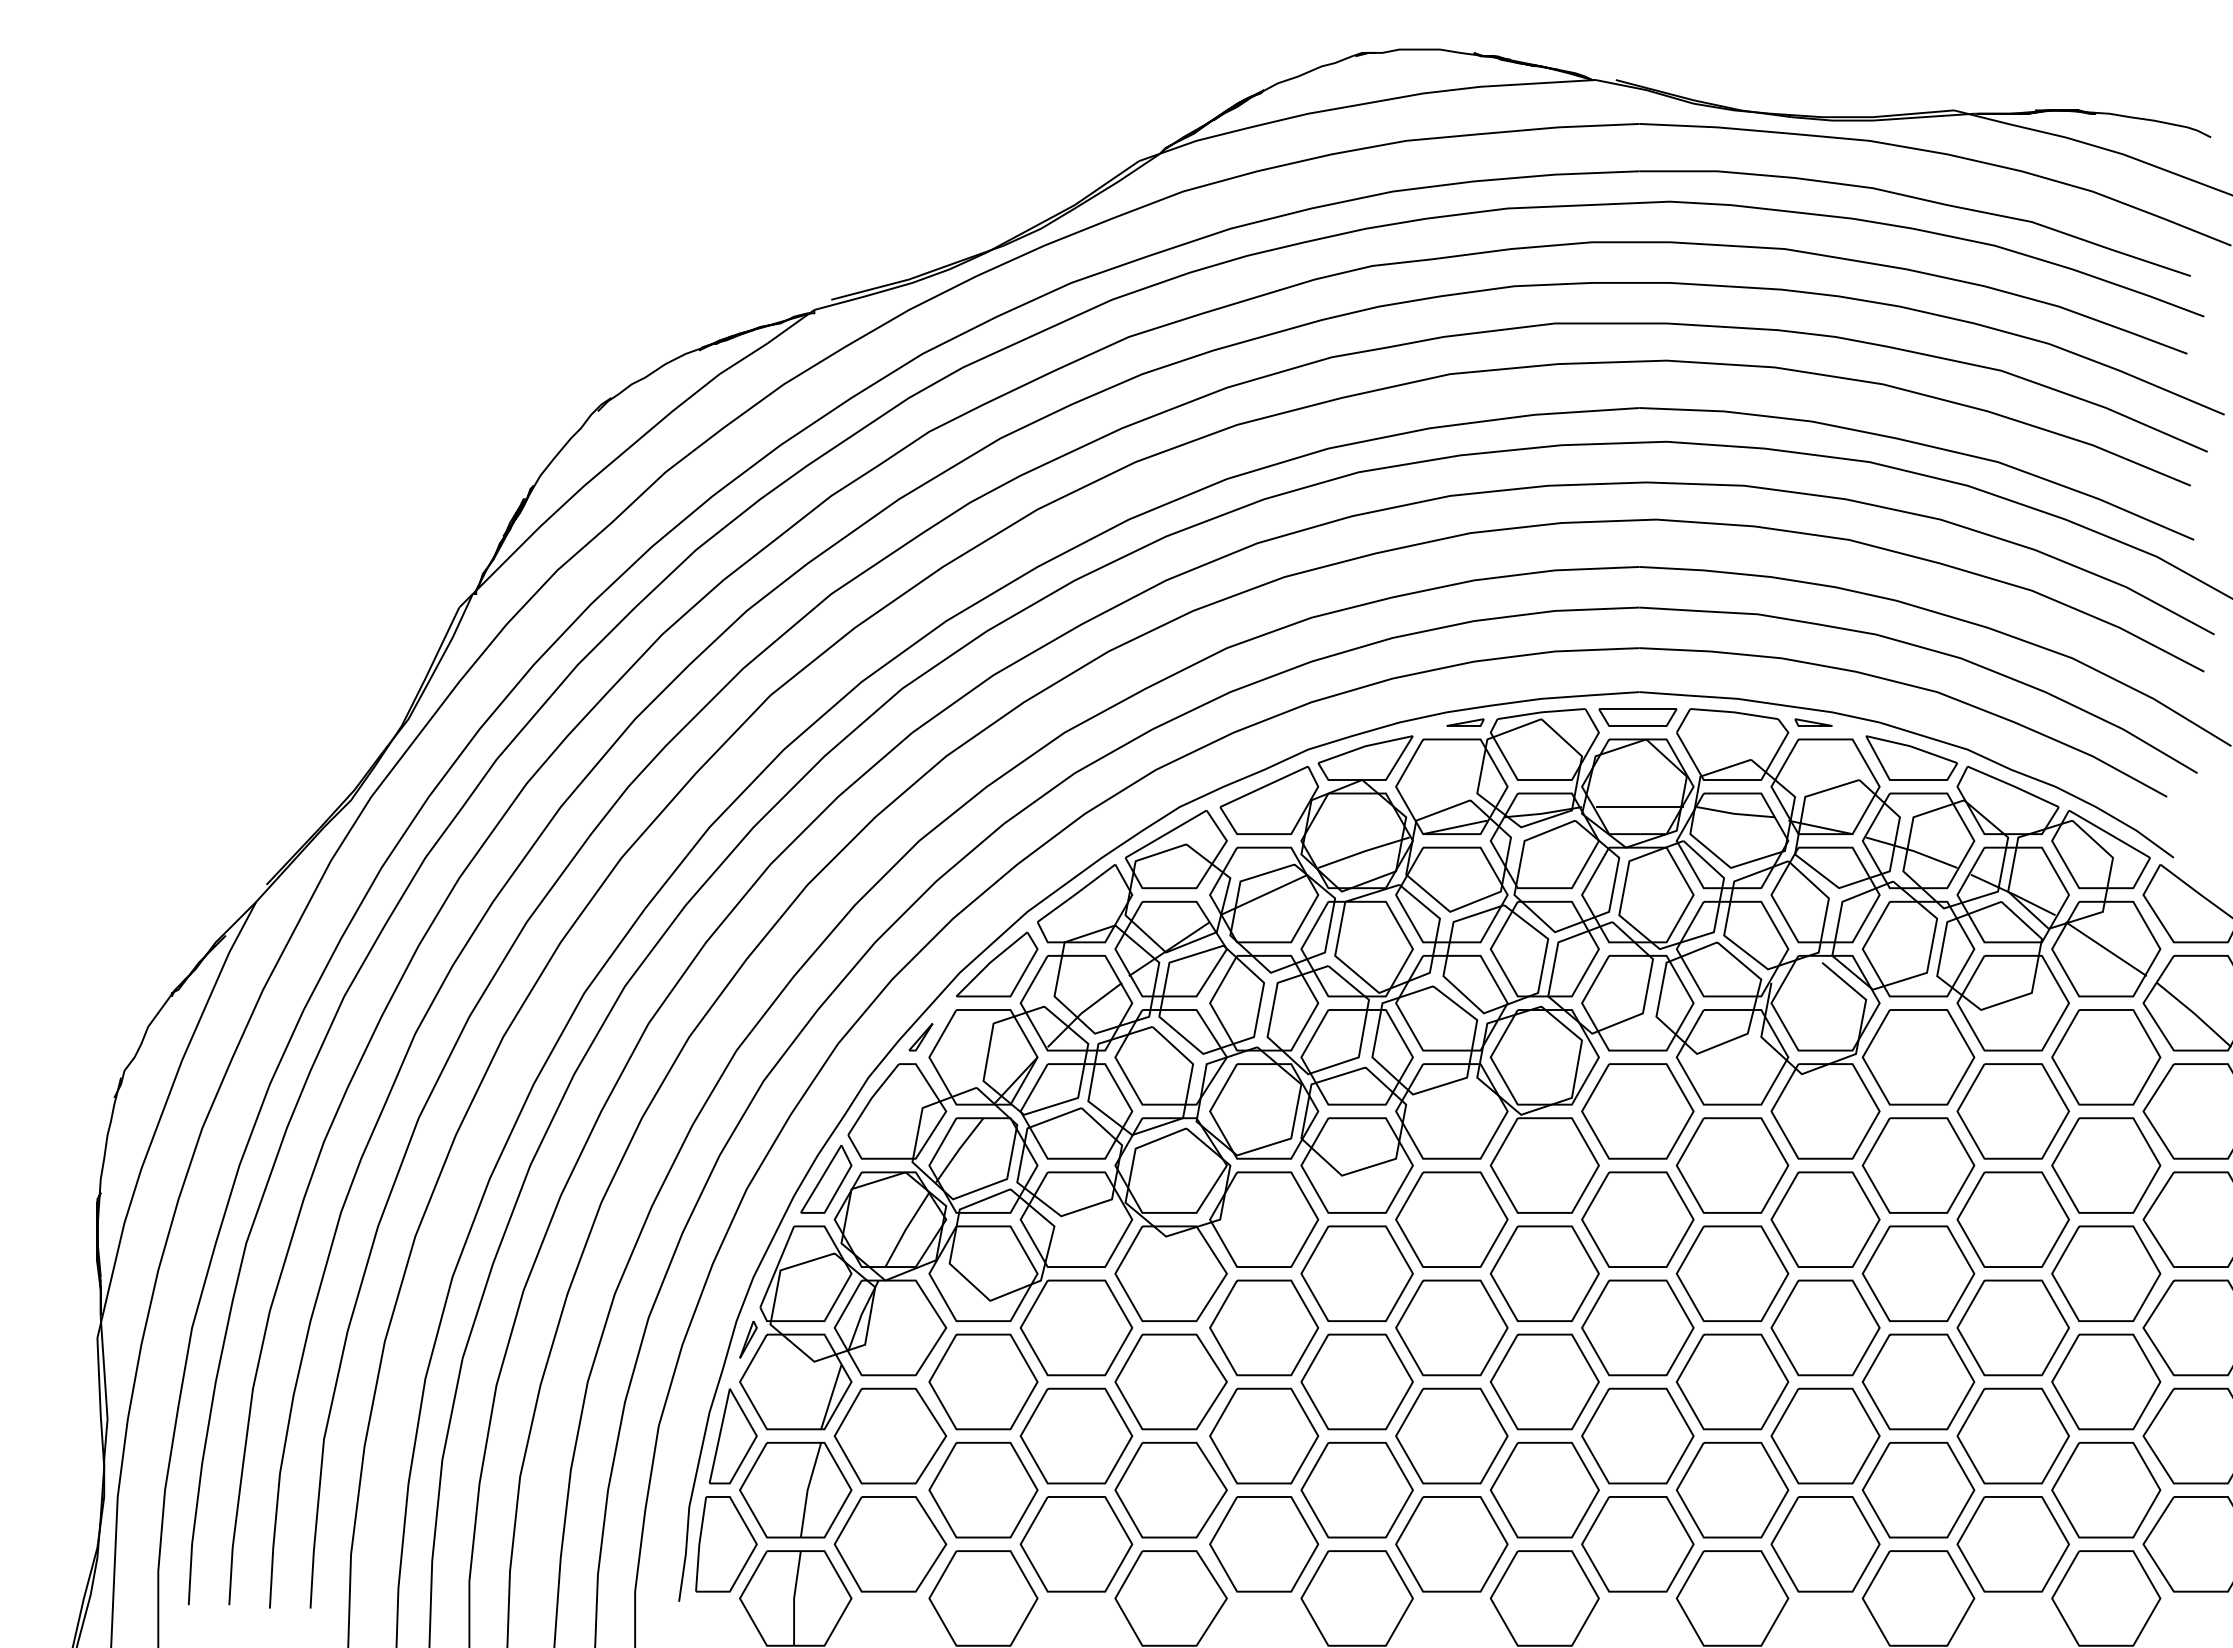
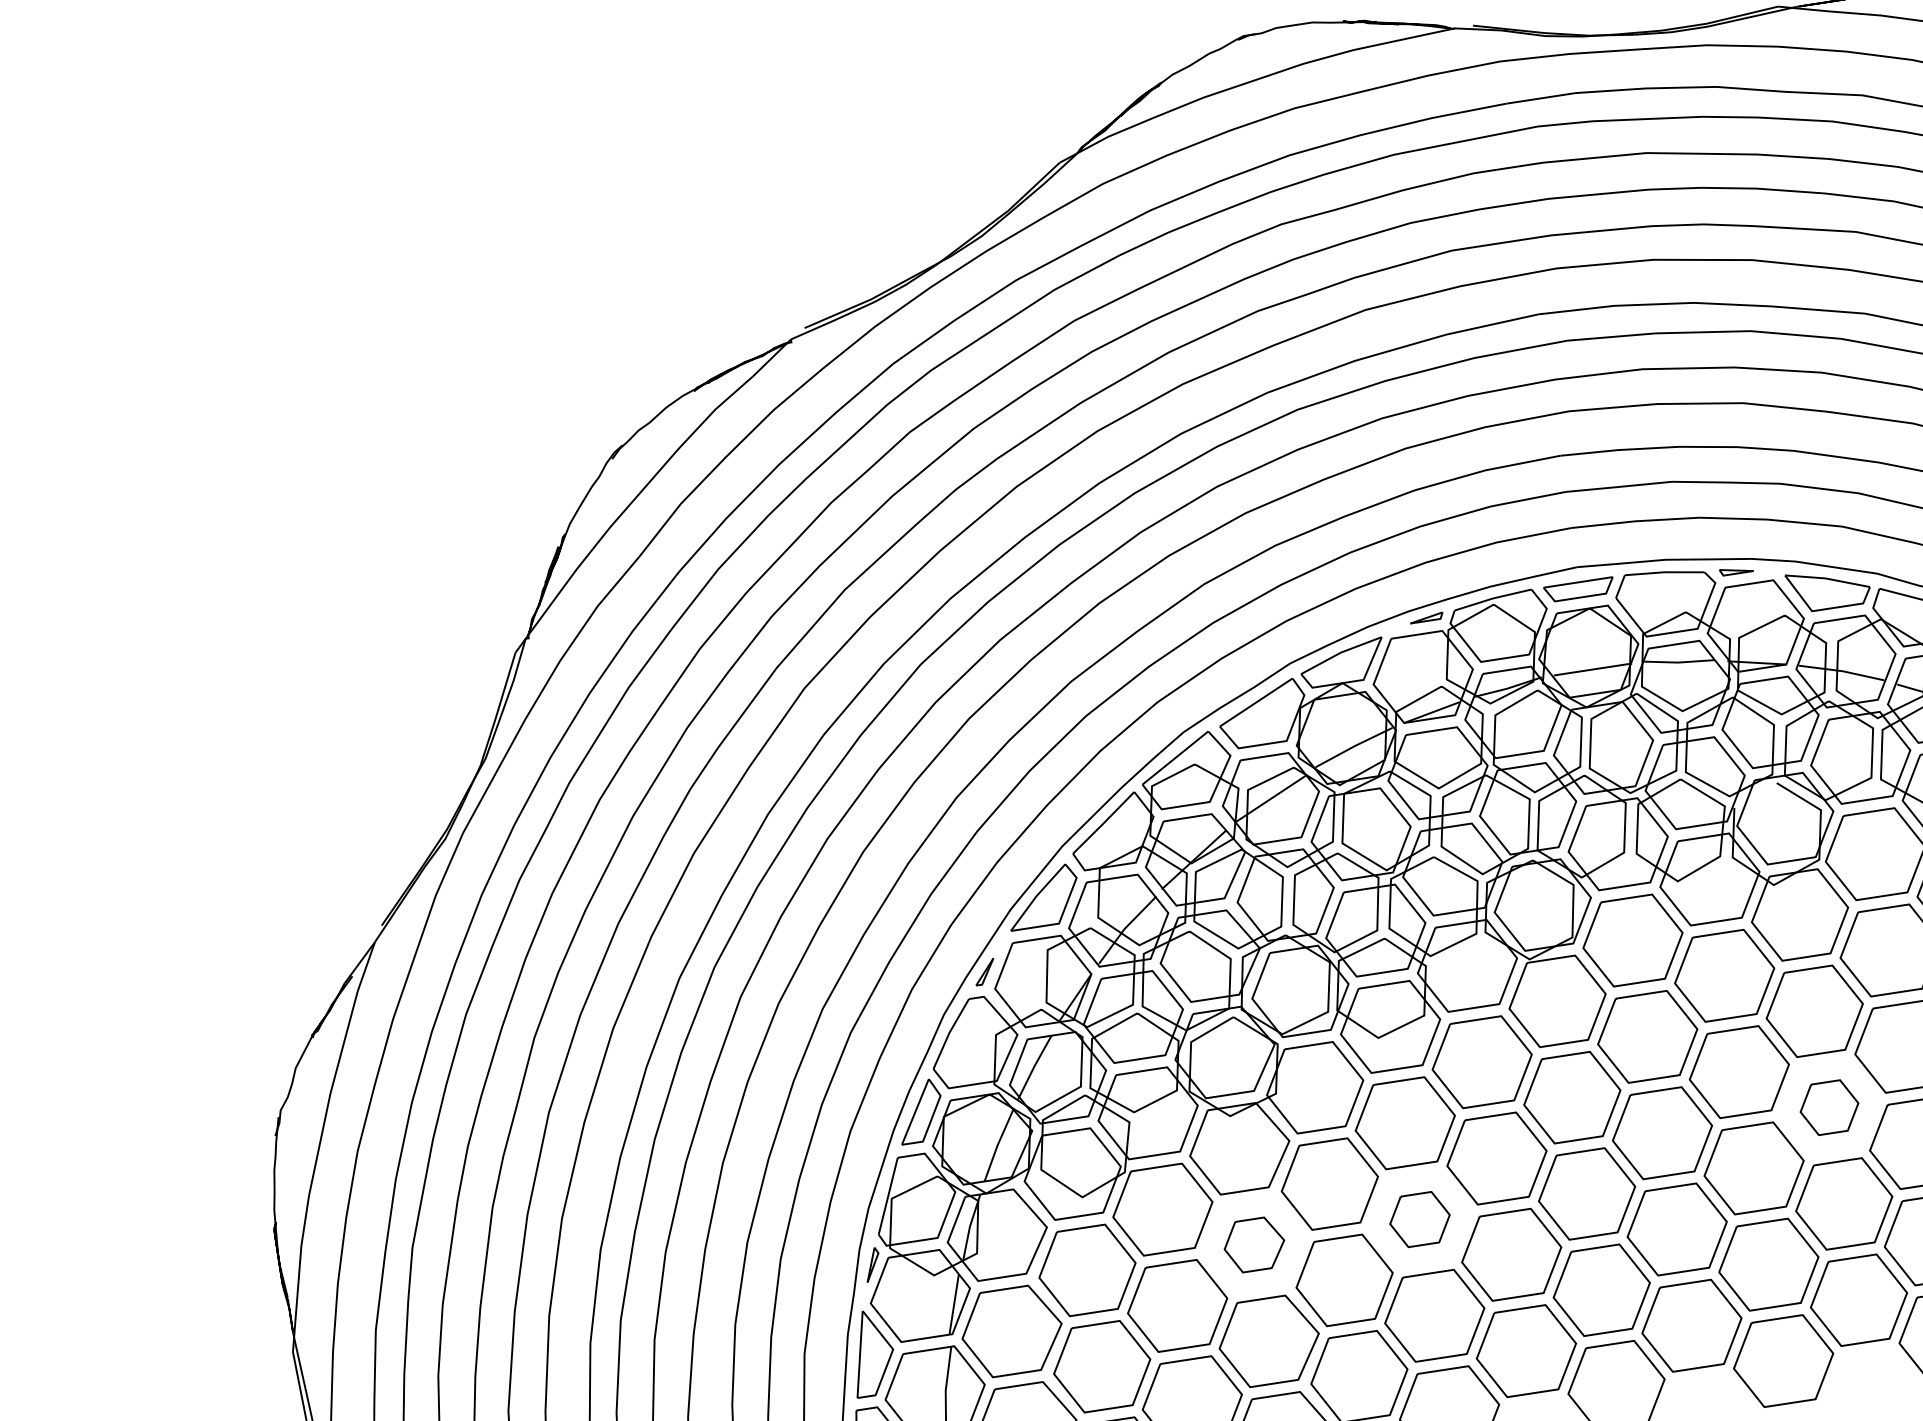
part: (1825, 1327) -> (1829, 1107), size x0.6
part: (1170, 1381) -> (1253, 1244), size x0.6
part: (1356, 1381) -> (1419, 1219), size x0.6

